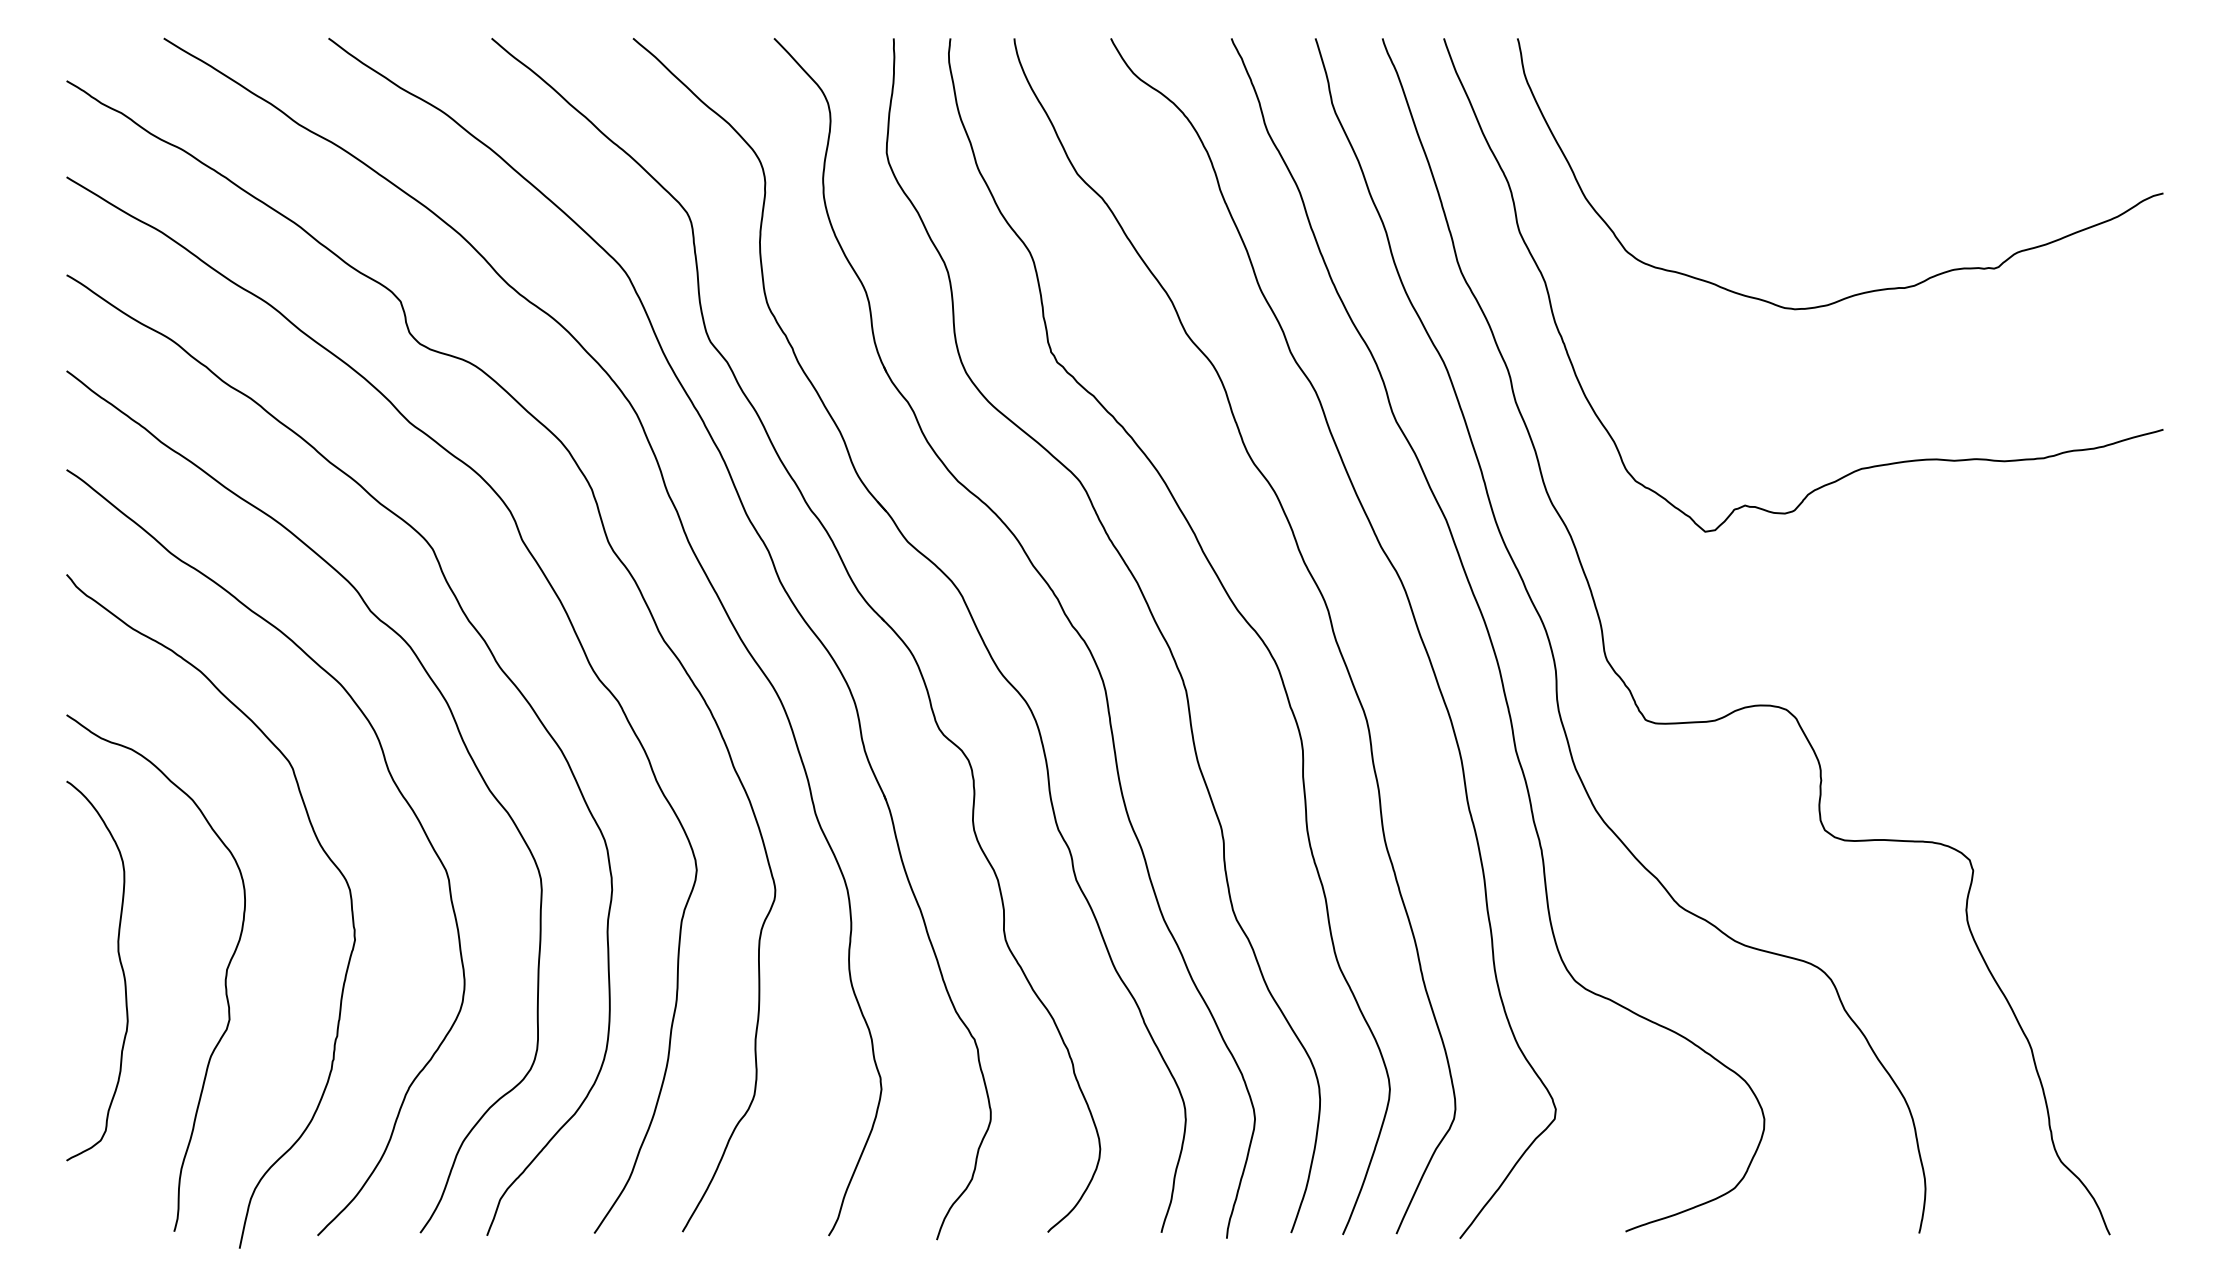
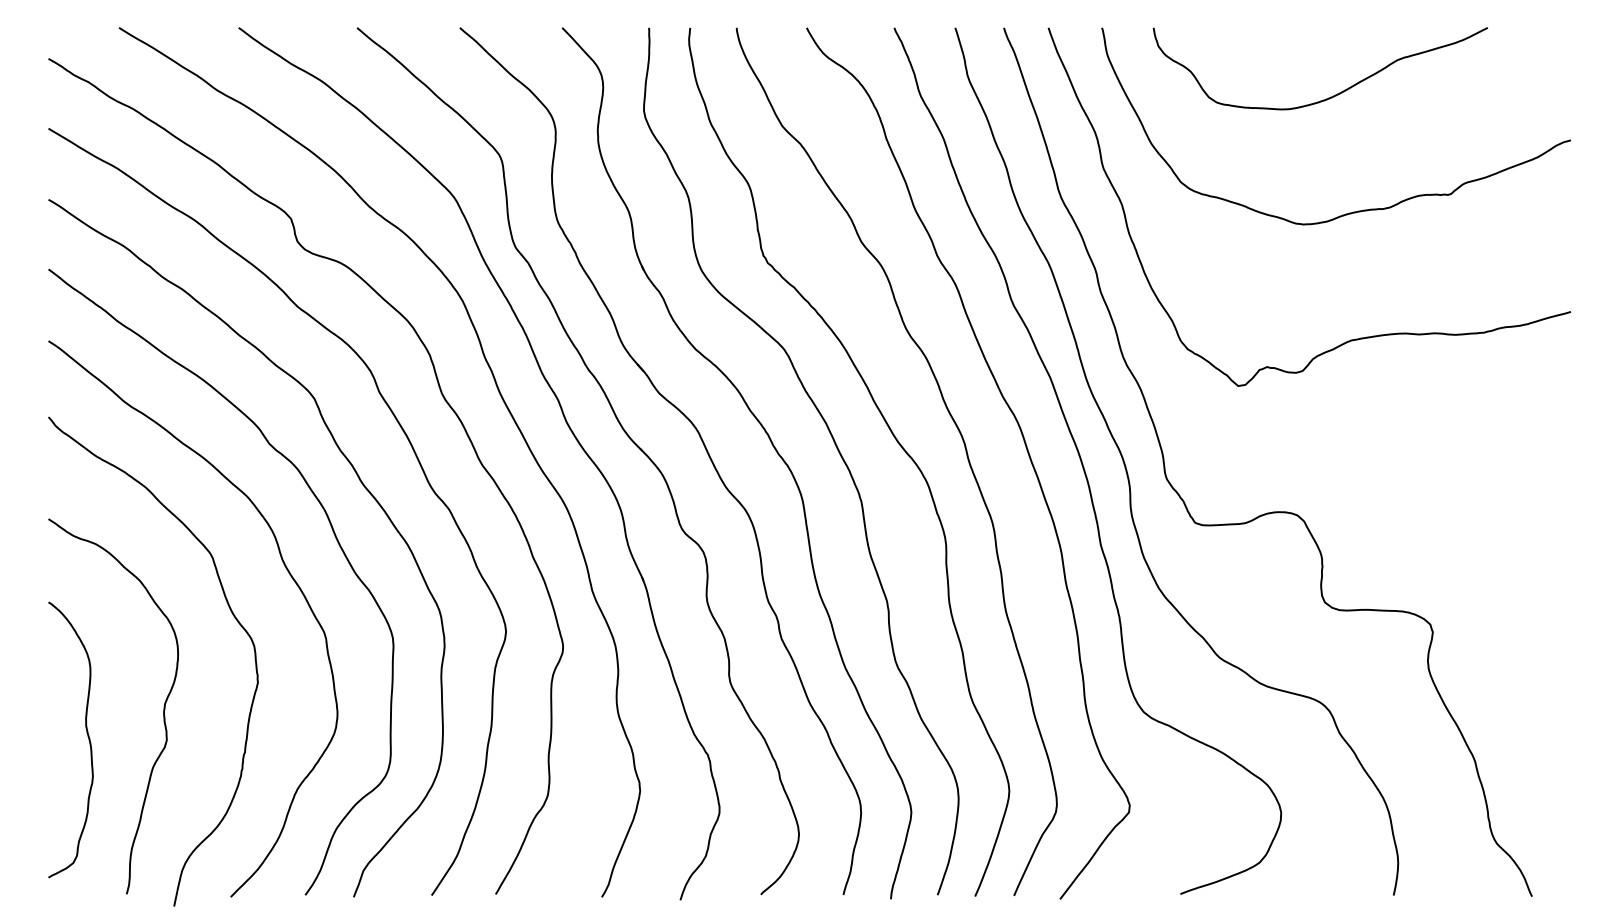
curve: (1836, 131) -> (1333, 95), added
curve: (118, 962) -> (86, 733), moved

